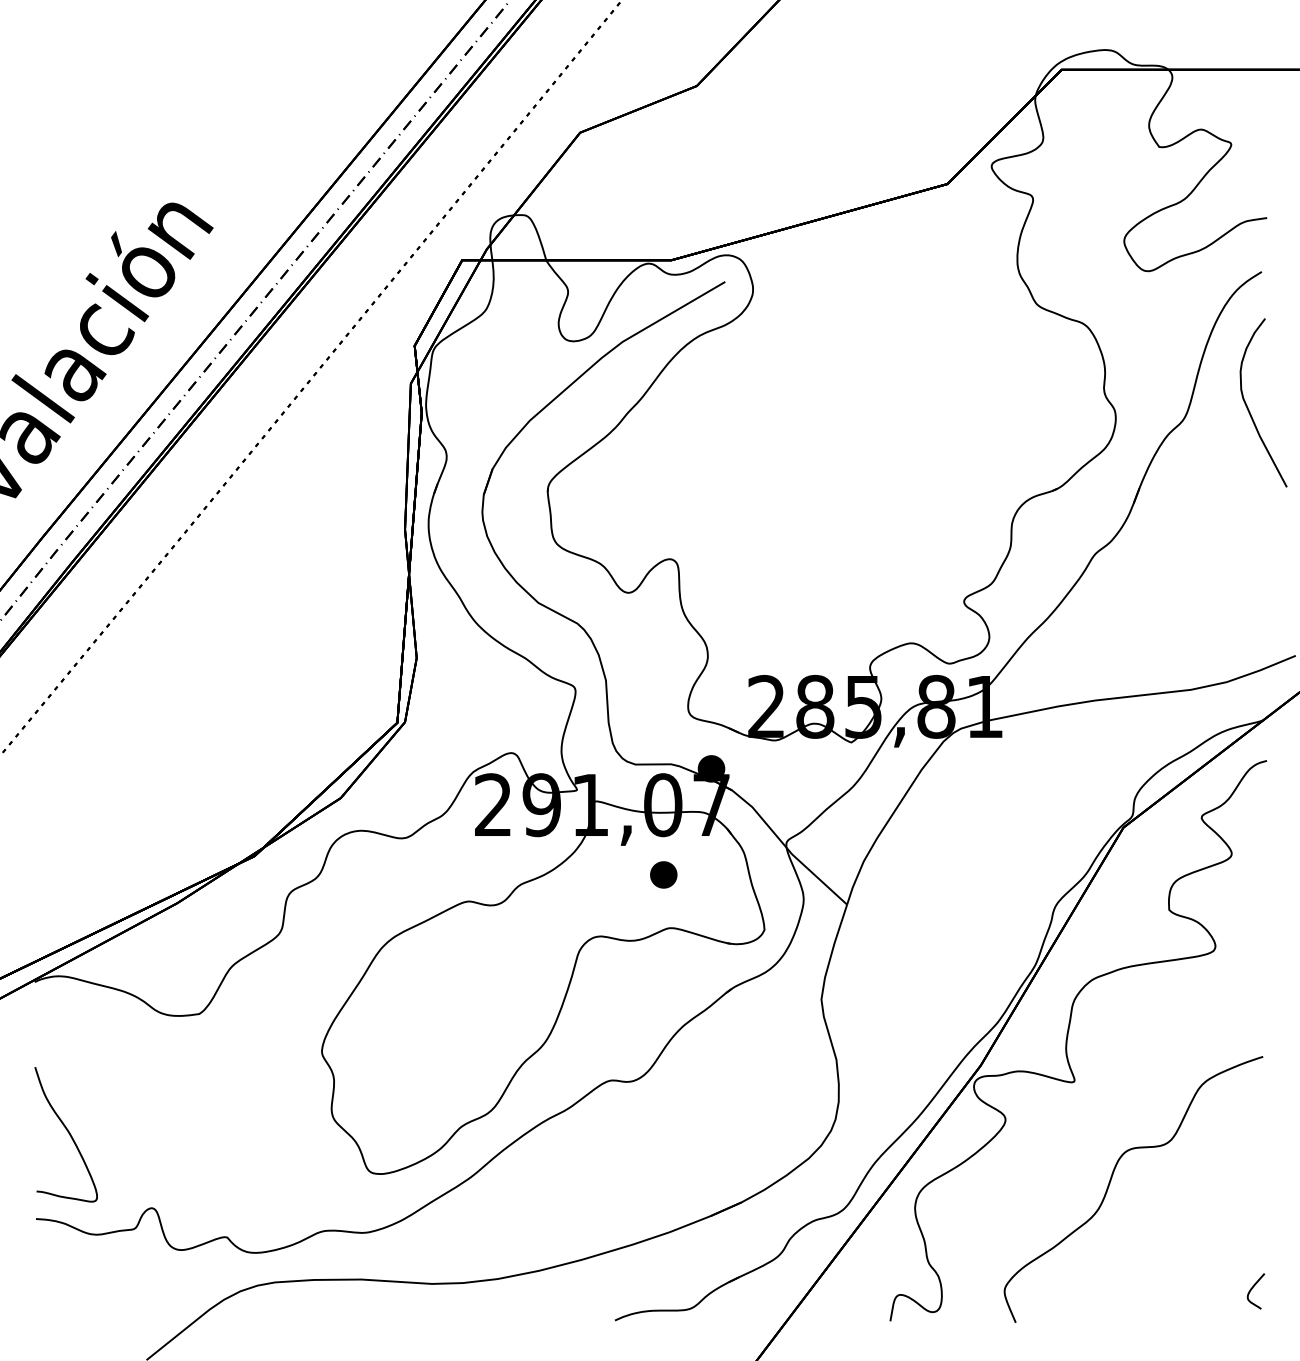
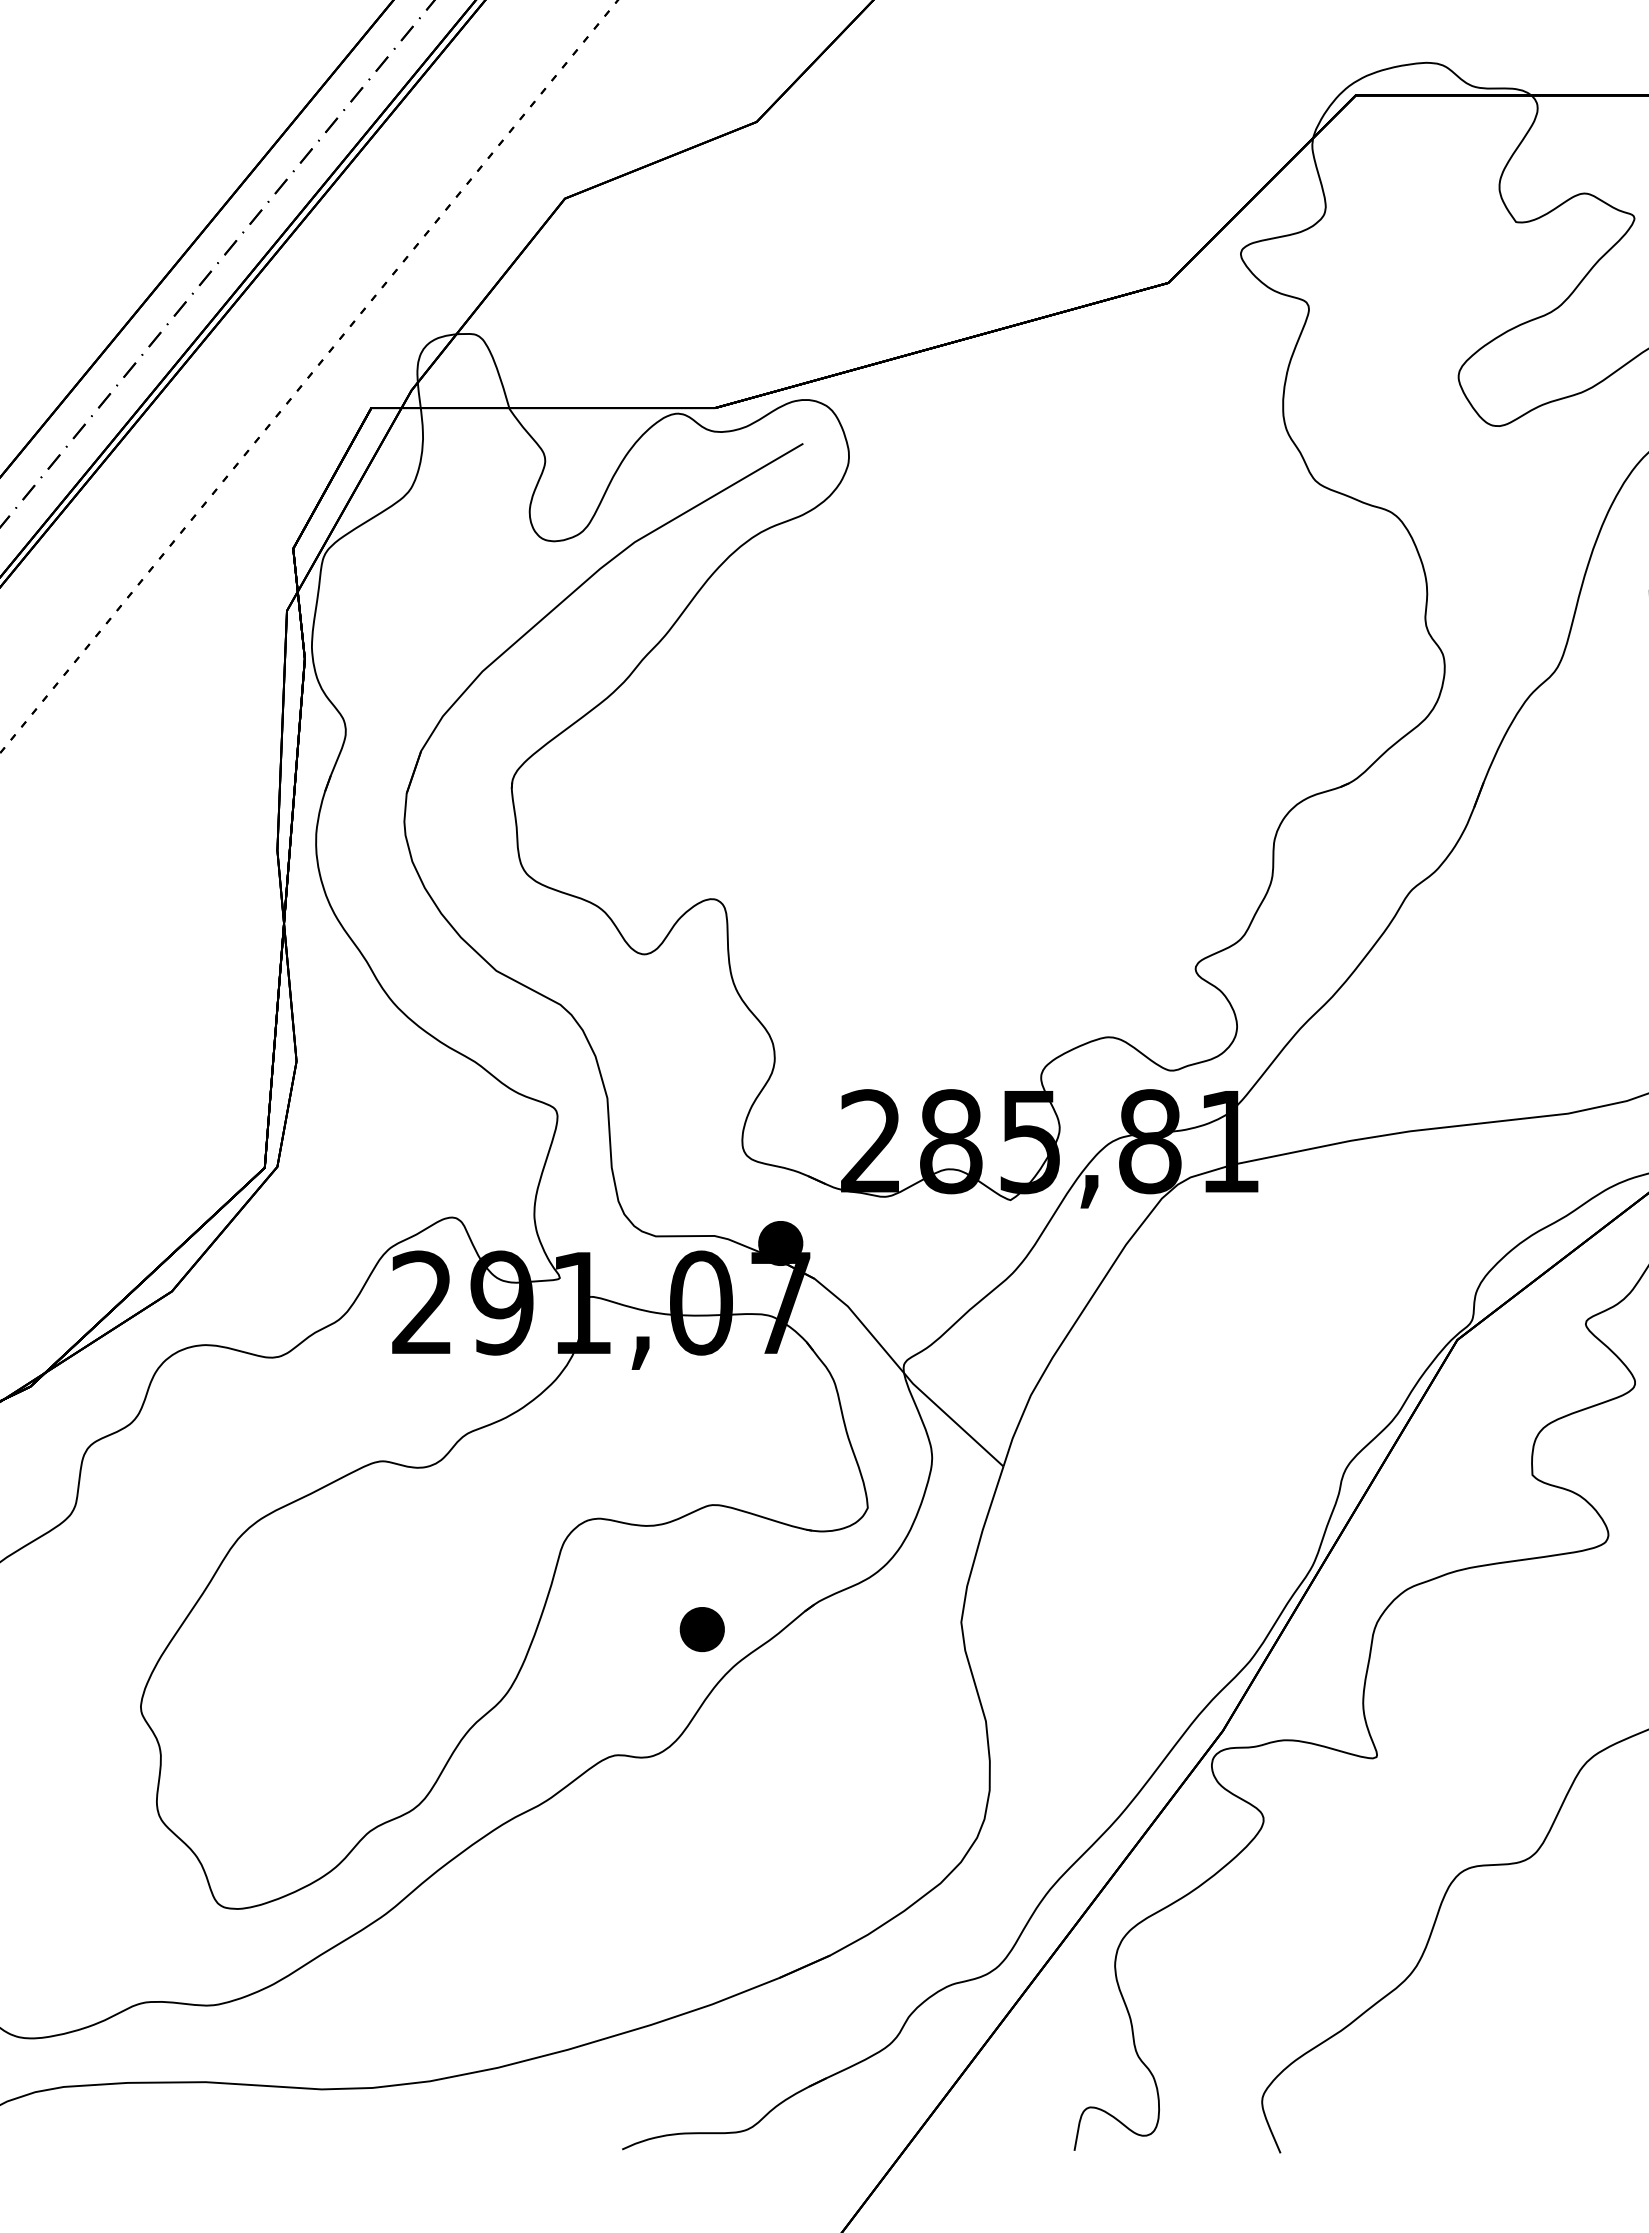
part: (663, 874) -> (701, 1628), moved

